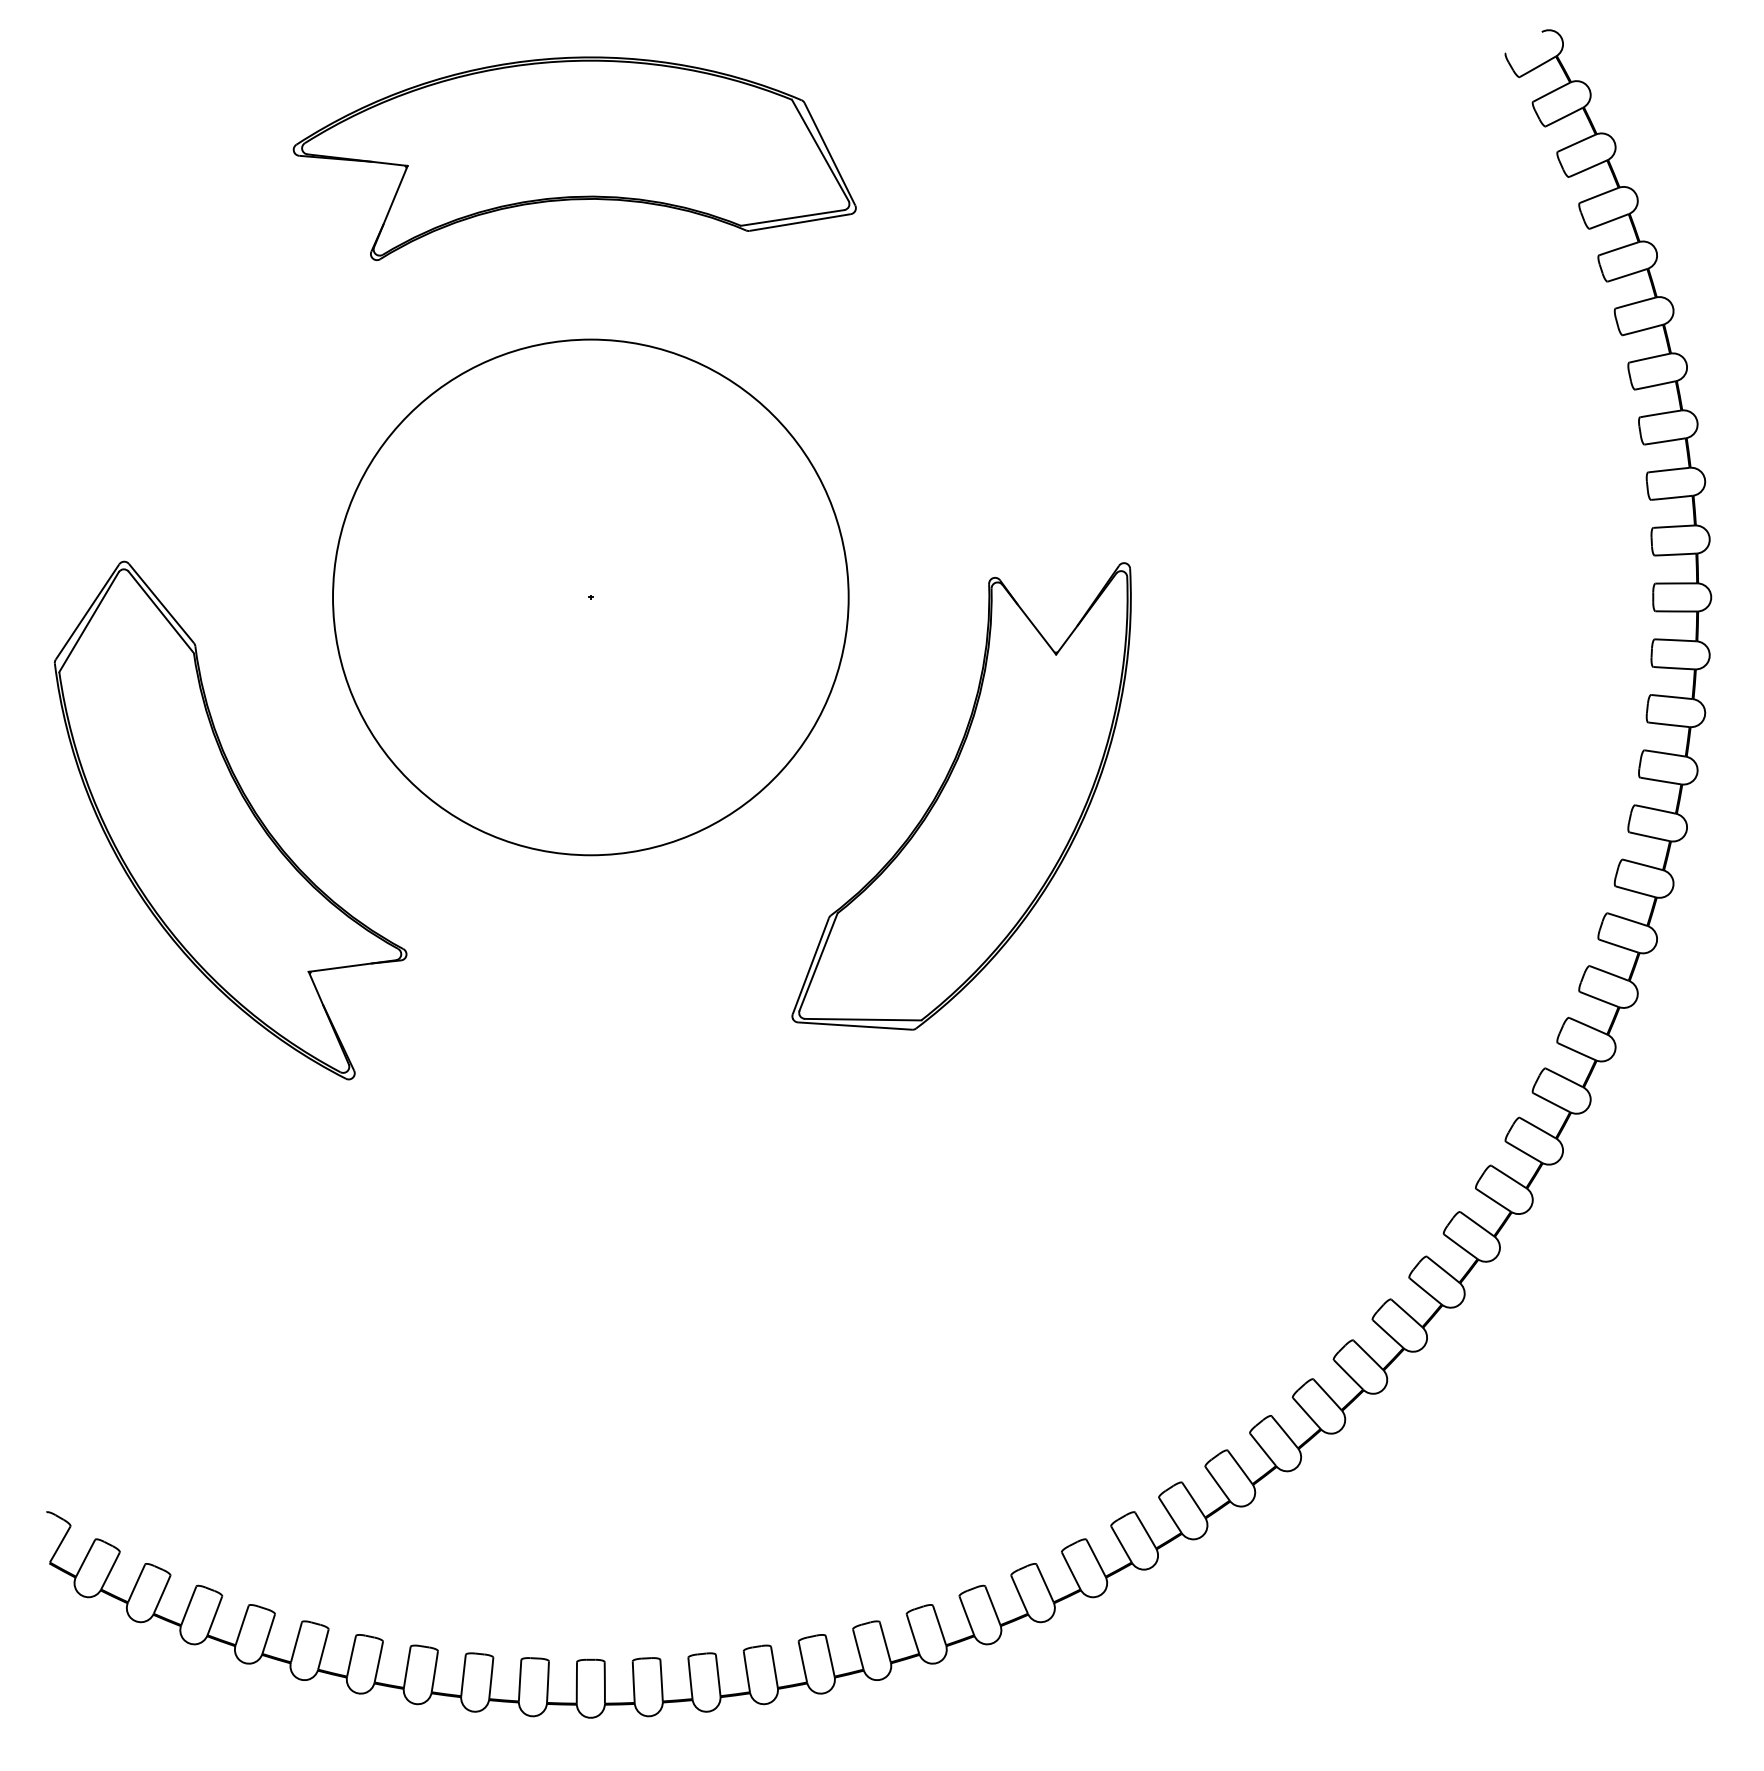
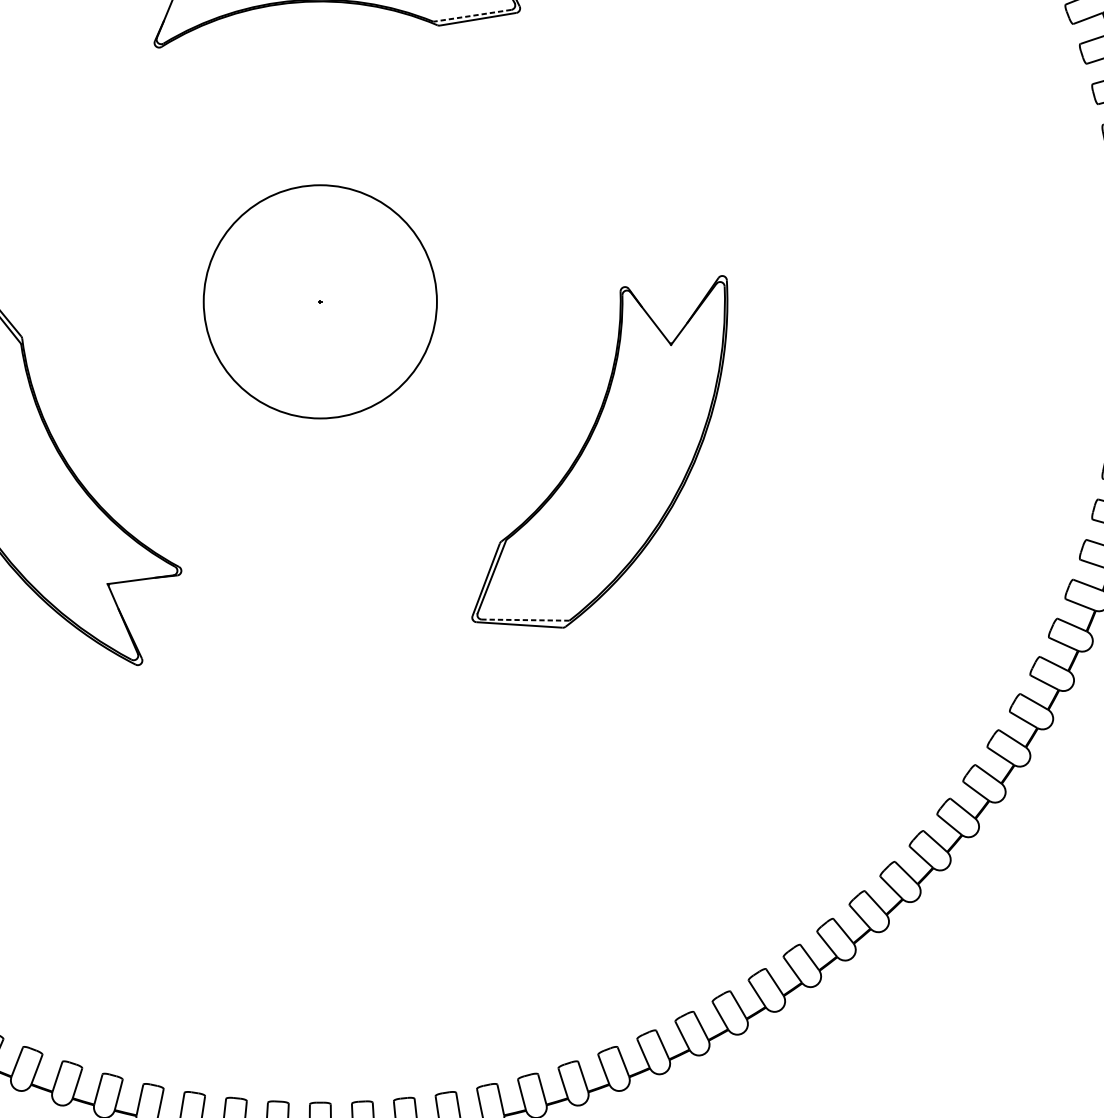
line: (792, 218) -> (472, 16), solid -> dashed
circle: (590, 597) -> (320, 301), size x0.6
line: (862, 1019) -> (525, 620), solid -> dashed

